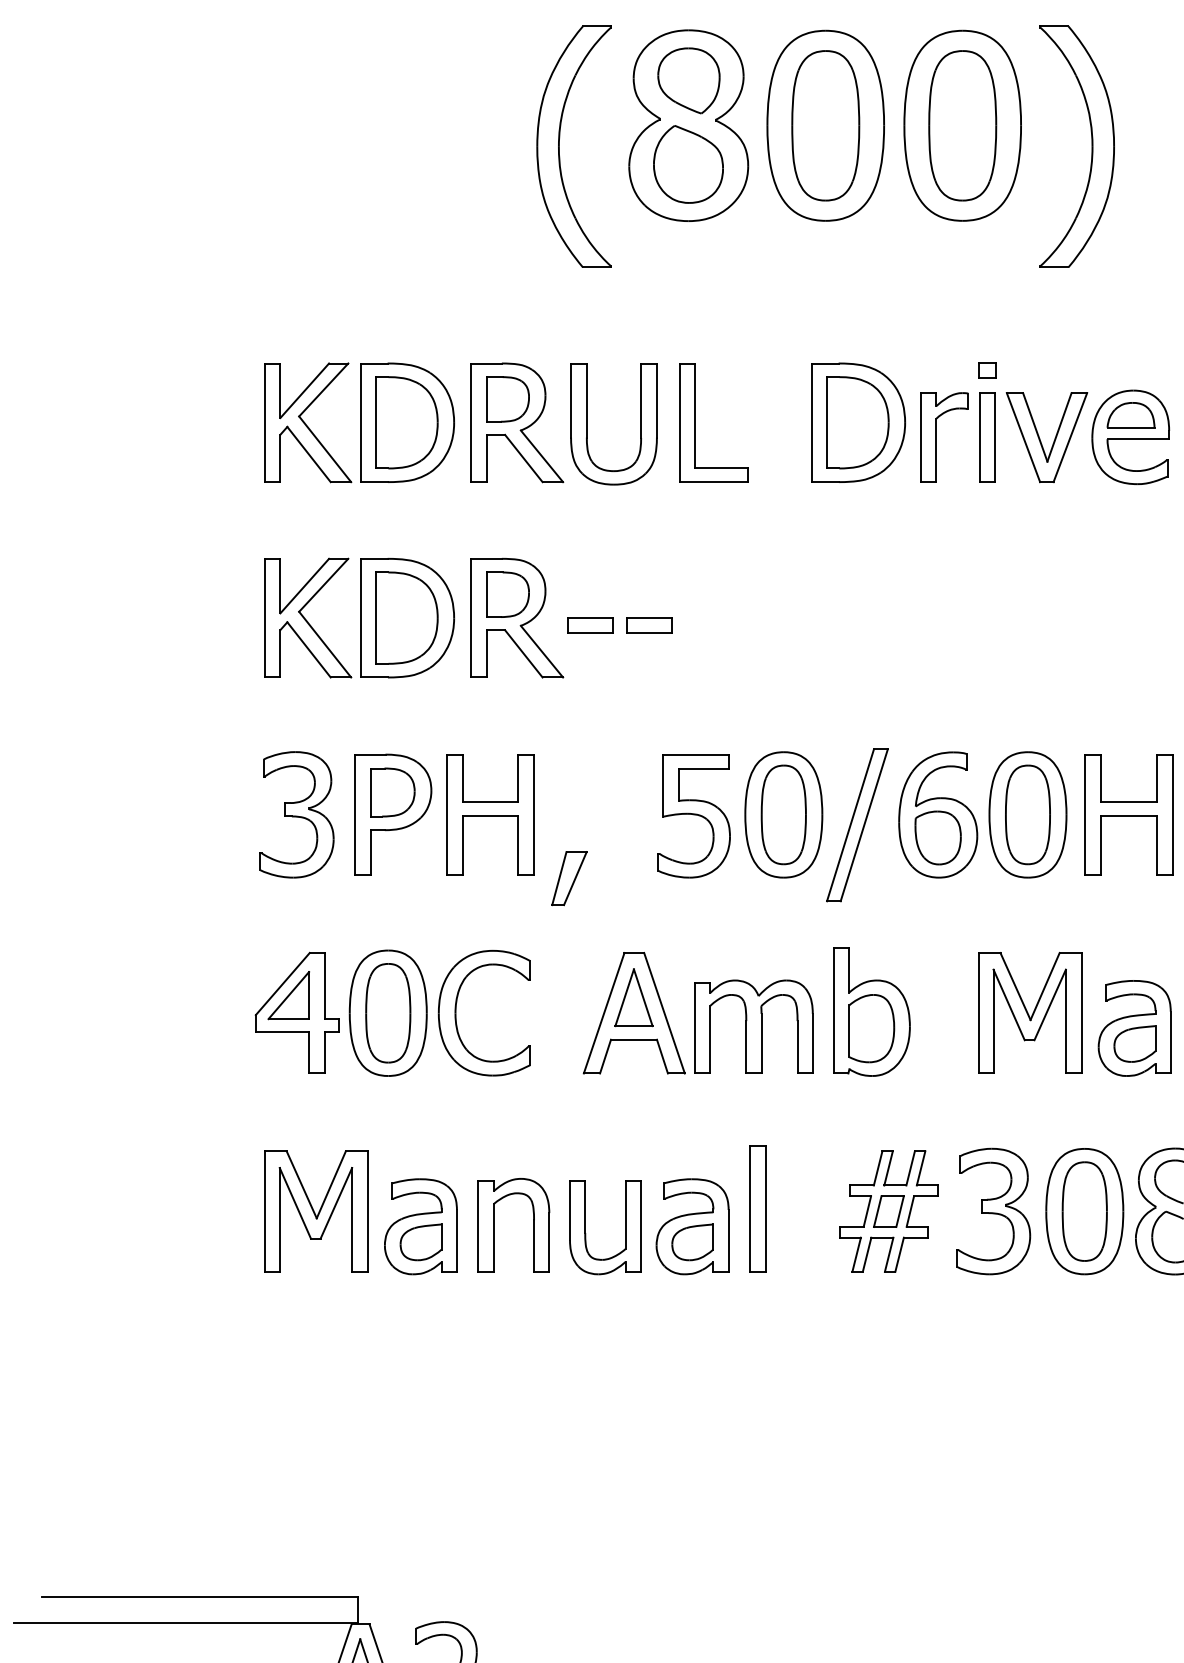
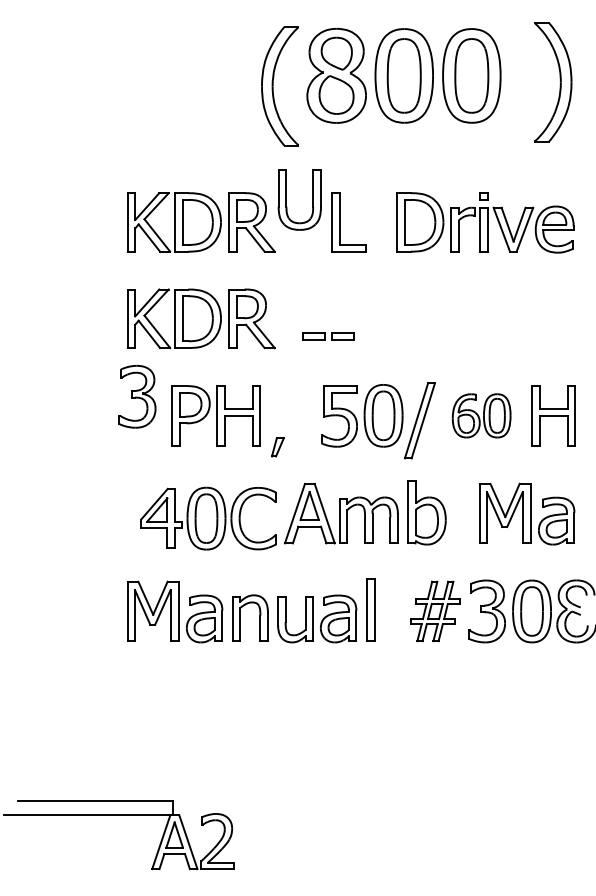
part: (1089, 151) -> (559, 84), moved
part: (586, 422) -> (286, 199), moved
part: (619, 625) -> (328, 336), moved
part: (297, 814) -> (137, 396), moved
part: (982, 814) -> (481, 415), size x0.7
part: (568, 879) -> (277, 447), size x0.7
part: (392, 1012) -> (208, 518), moved

